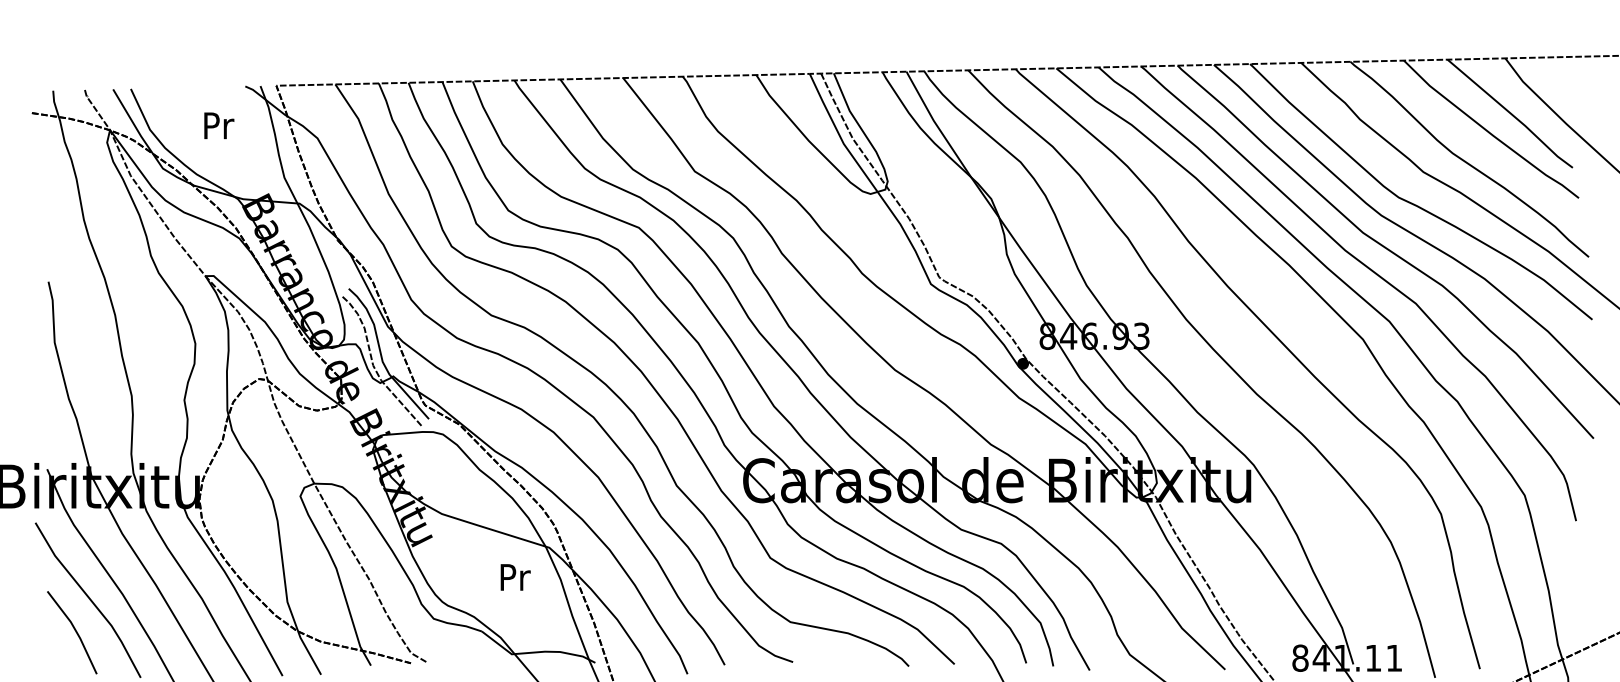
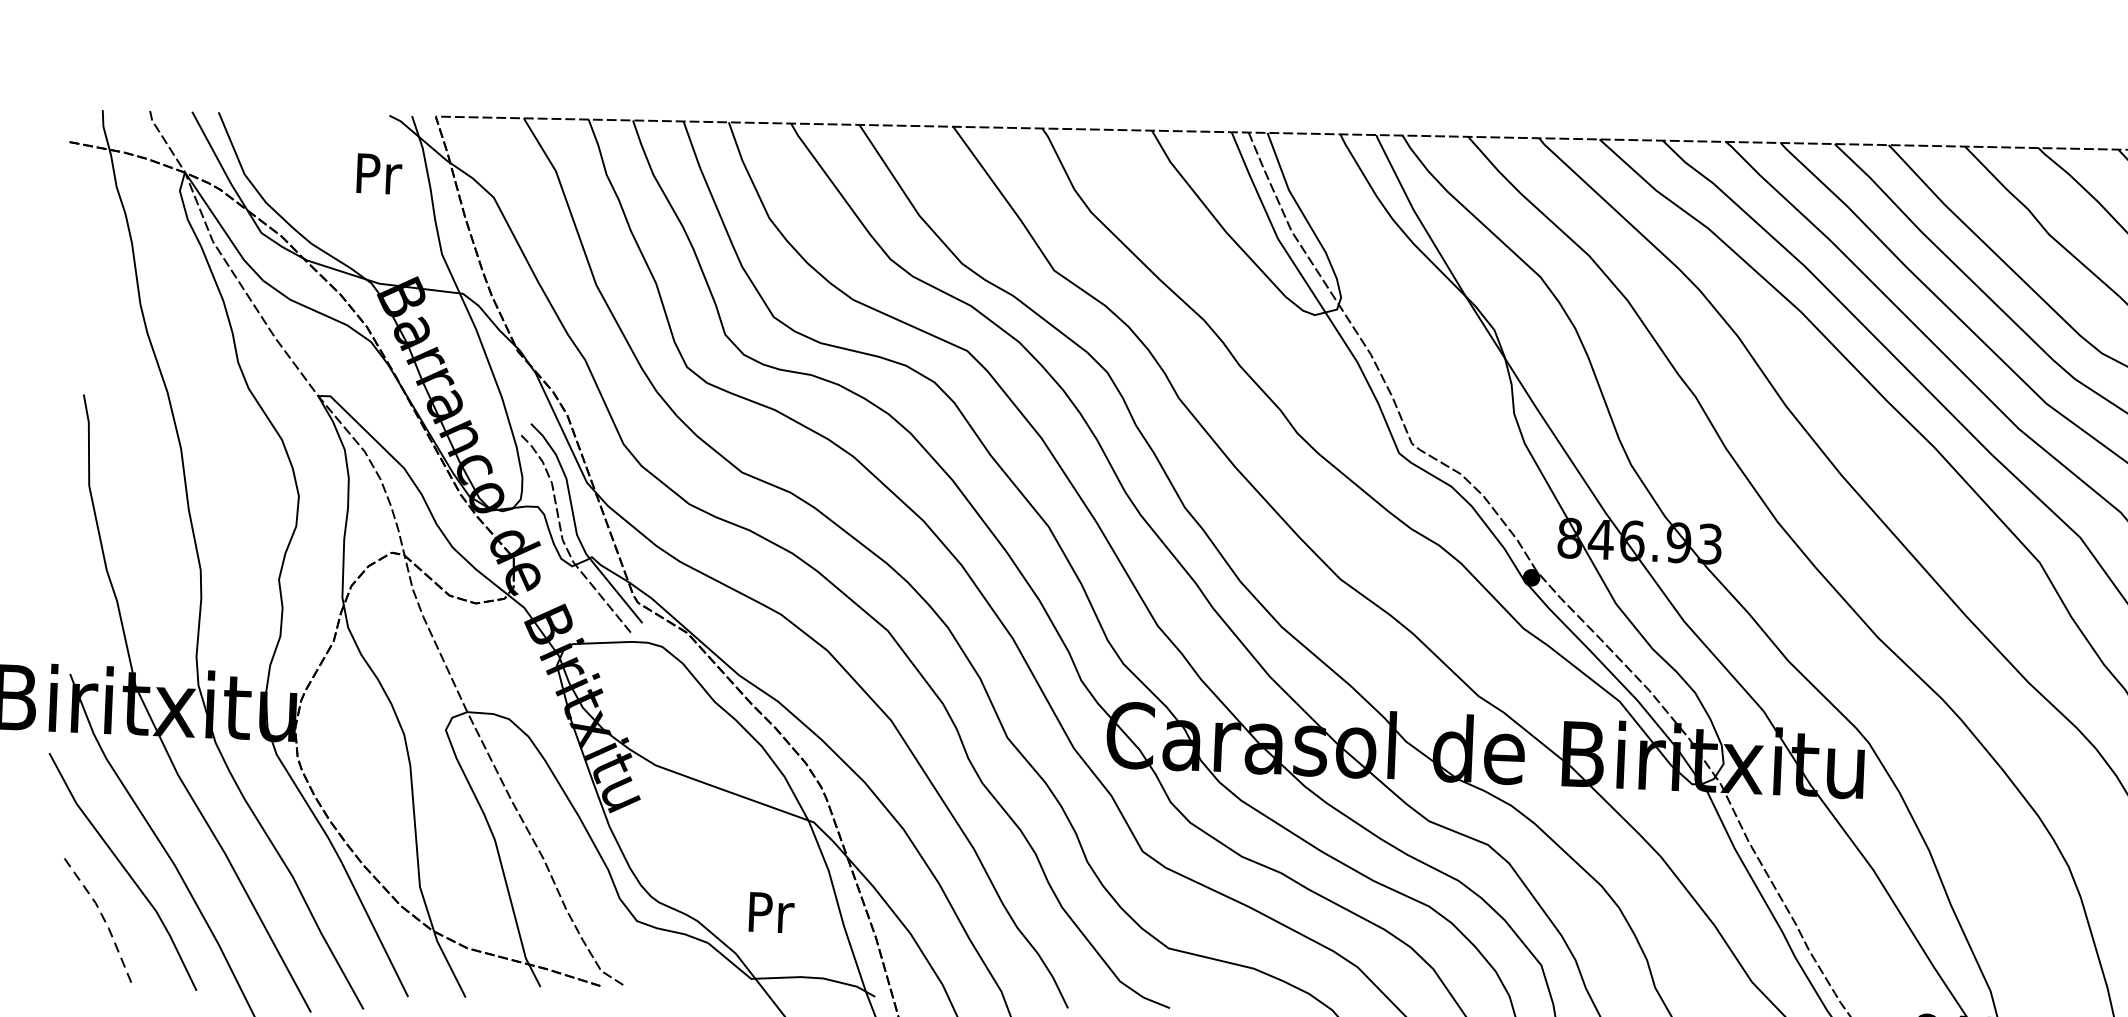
text: (219, 125) -> (379, 173), moved
text: (515, 577) -> (771, 912), moved
line: (75, 630) -> (102, 916), solid -> dashed

